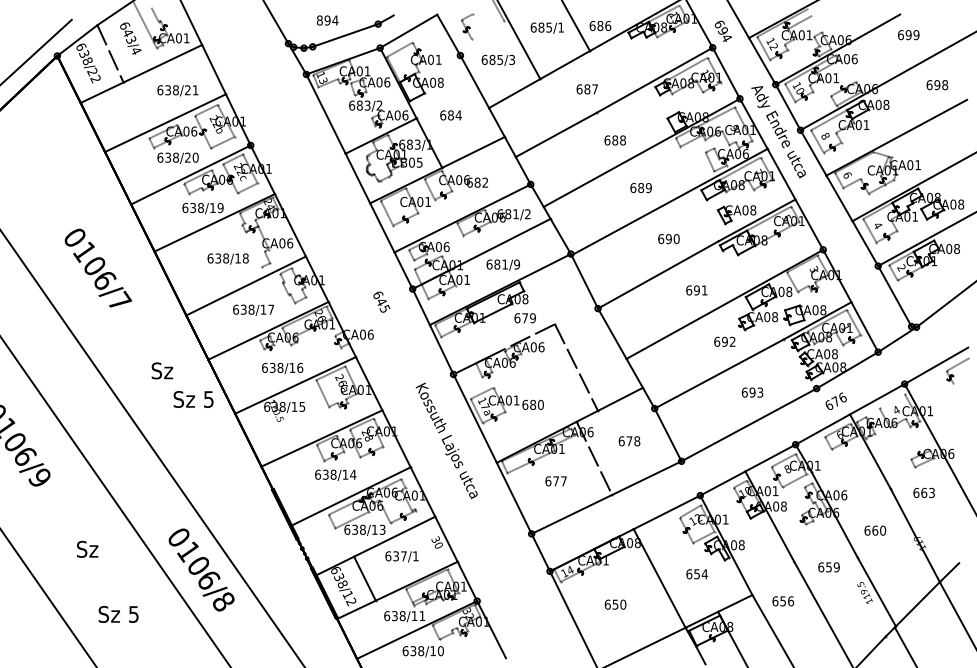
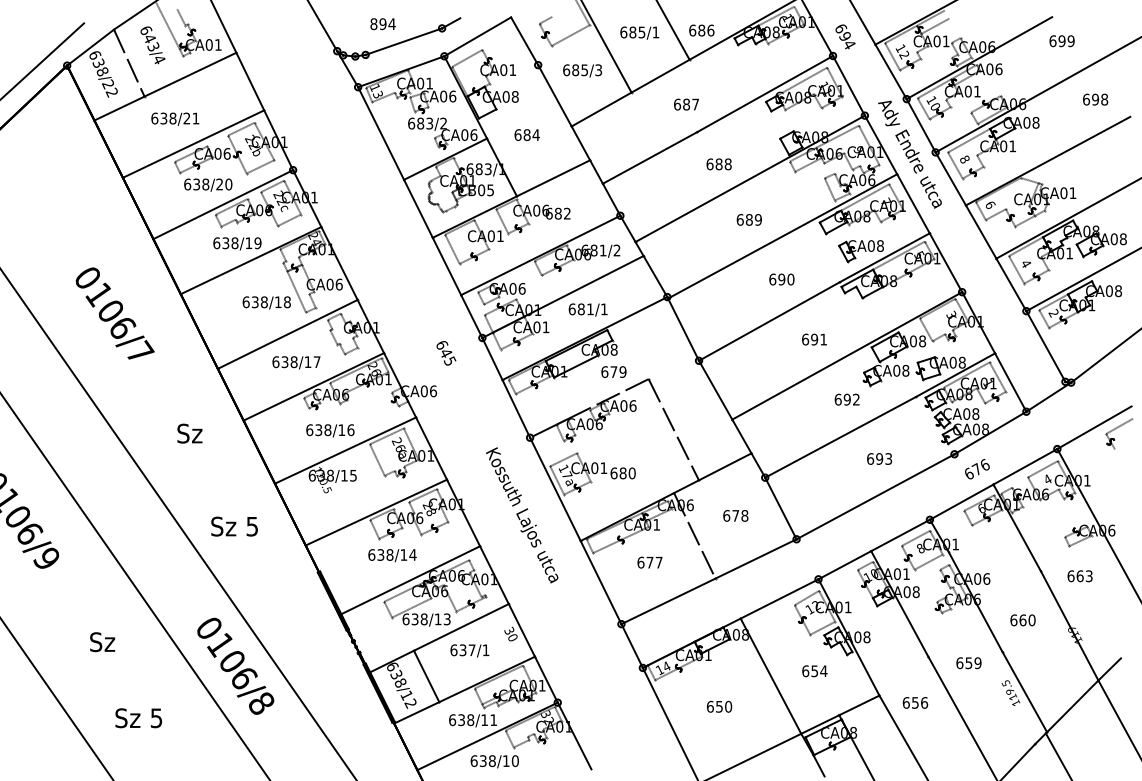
line: (487, 30) -> (569, 35), added
text: (177, 90) -> (174, 118), moved
line: (253, 249) -> (296, 291), added
text: (517, 264) -> (604, 309), 681/9 -> 681/1
text: (193, 399) -> (234, 526), moved
line: (892, 401) -> (1043, 469), added

